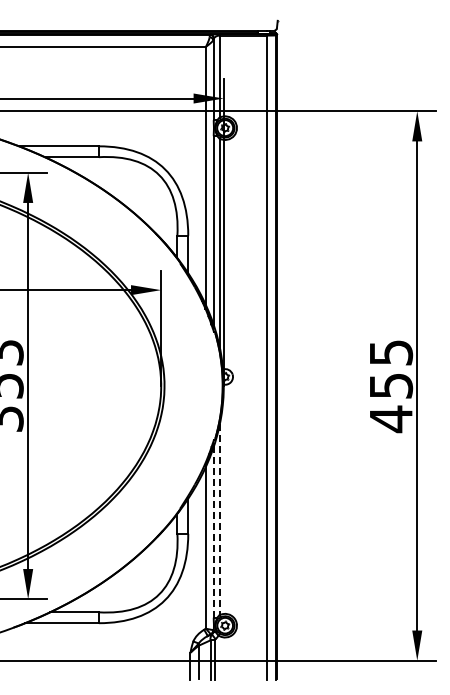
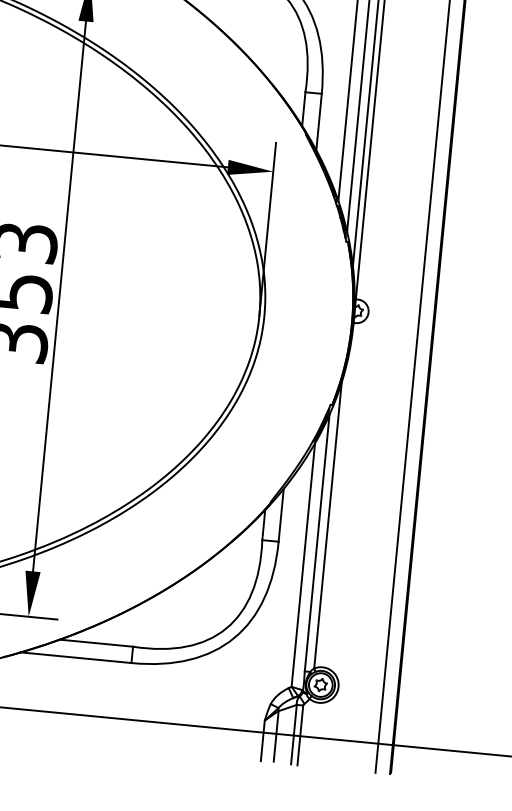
line: (219, 519) -> (327, 524), dashed -> solid
line: (213, 532) -> (316, 543), dashed -> solid

